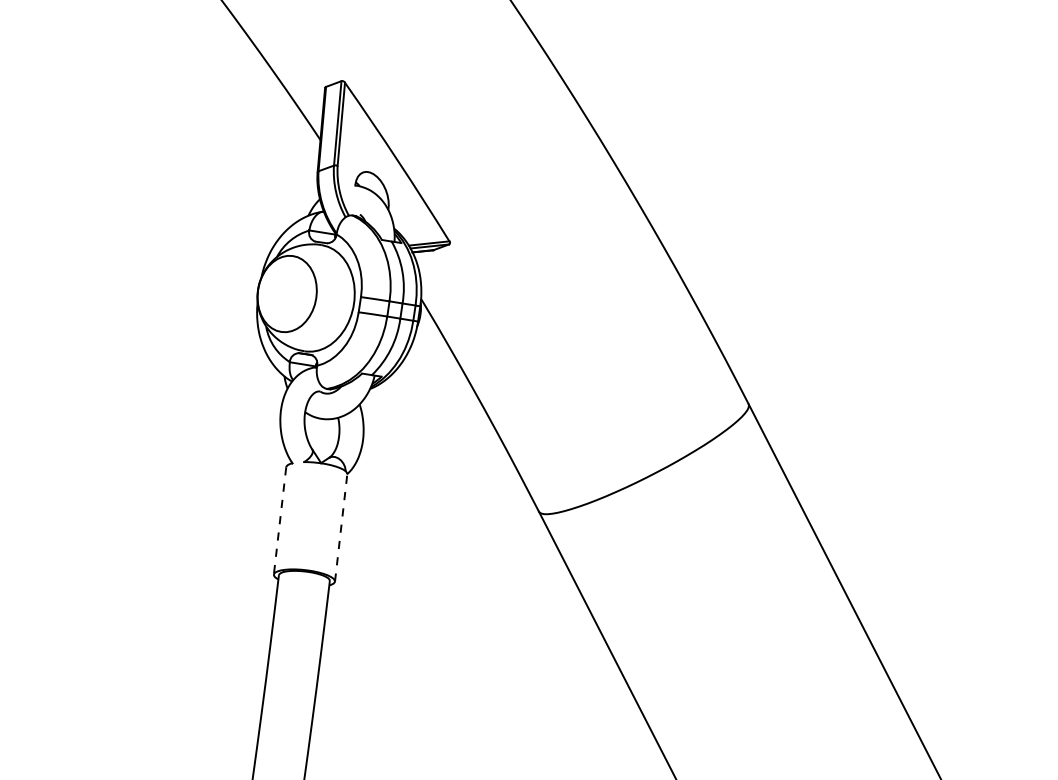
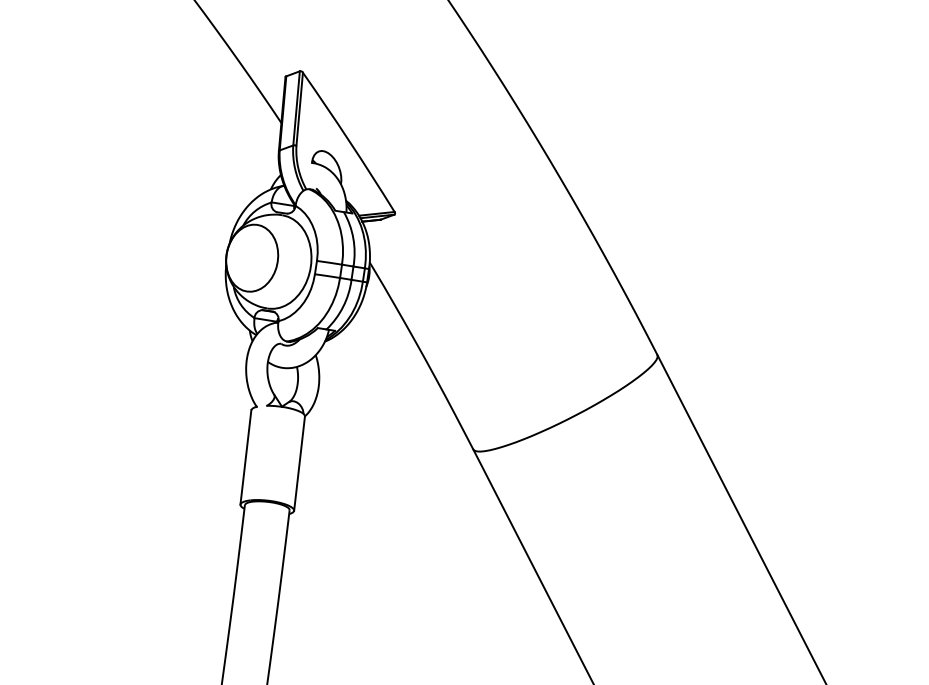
line: (280, 521) -> (246, 457), dashed -> solid
line: (341, 527) -> (299, 463), dashed -> solid

